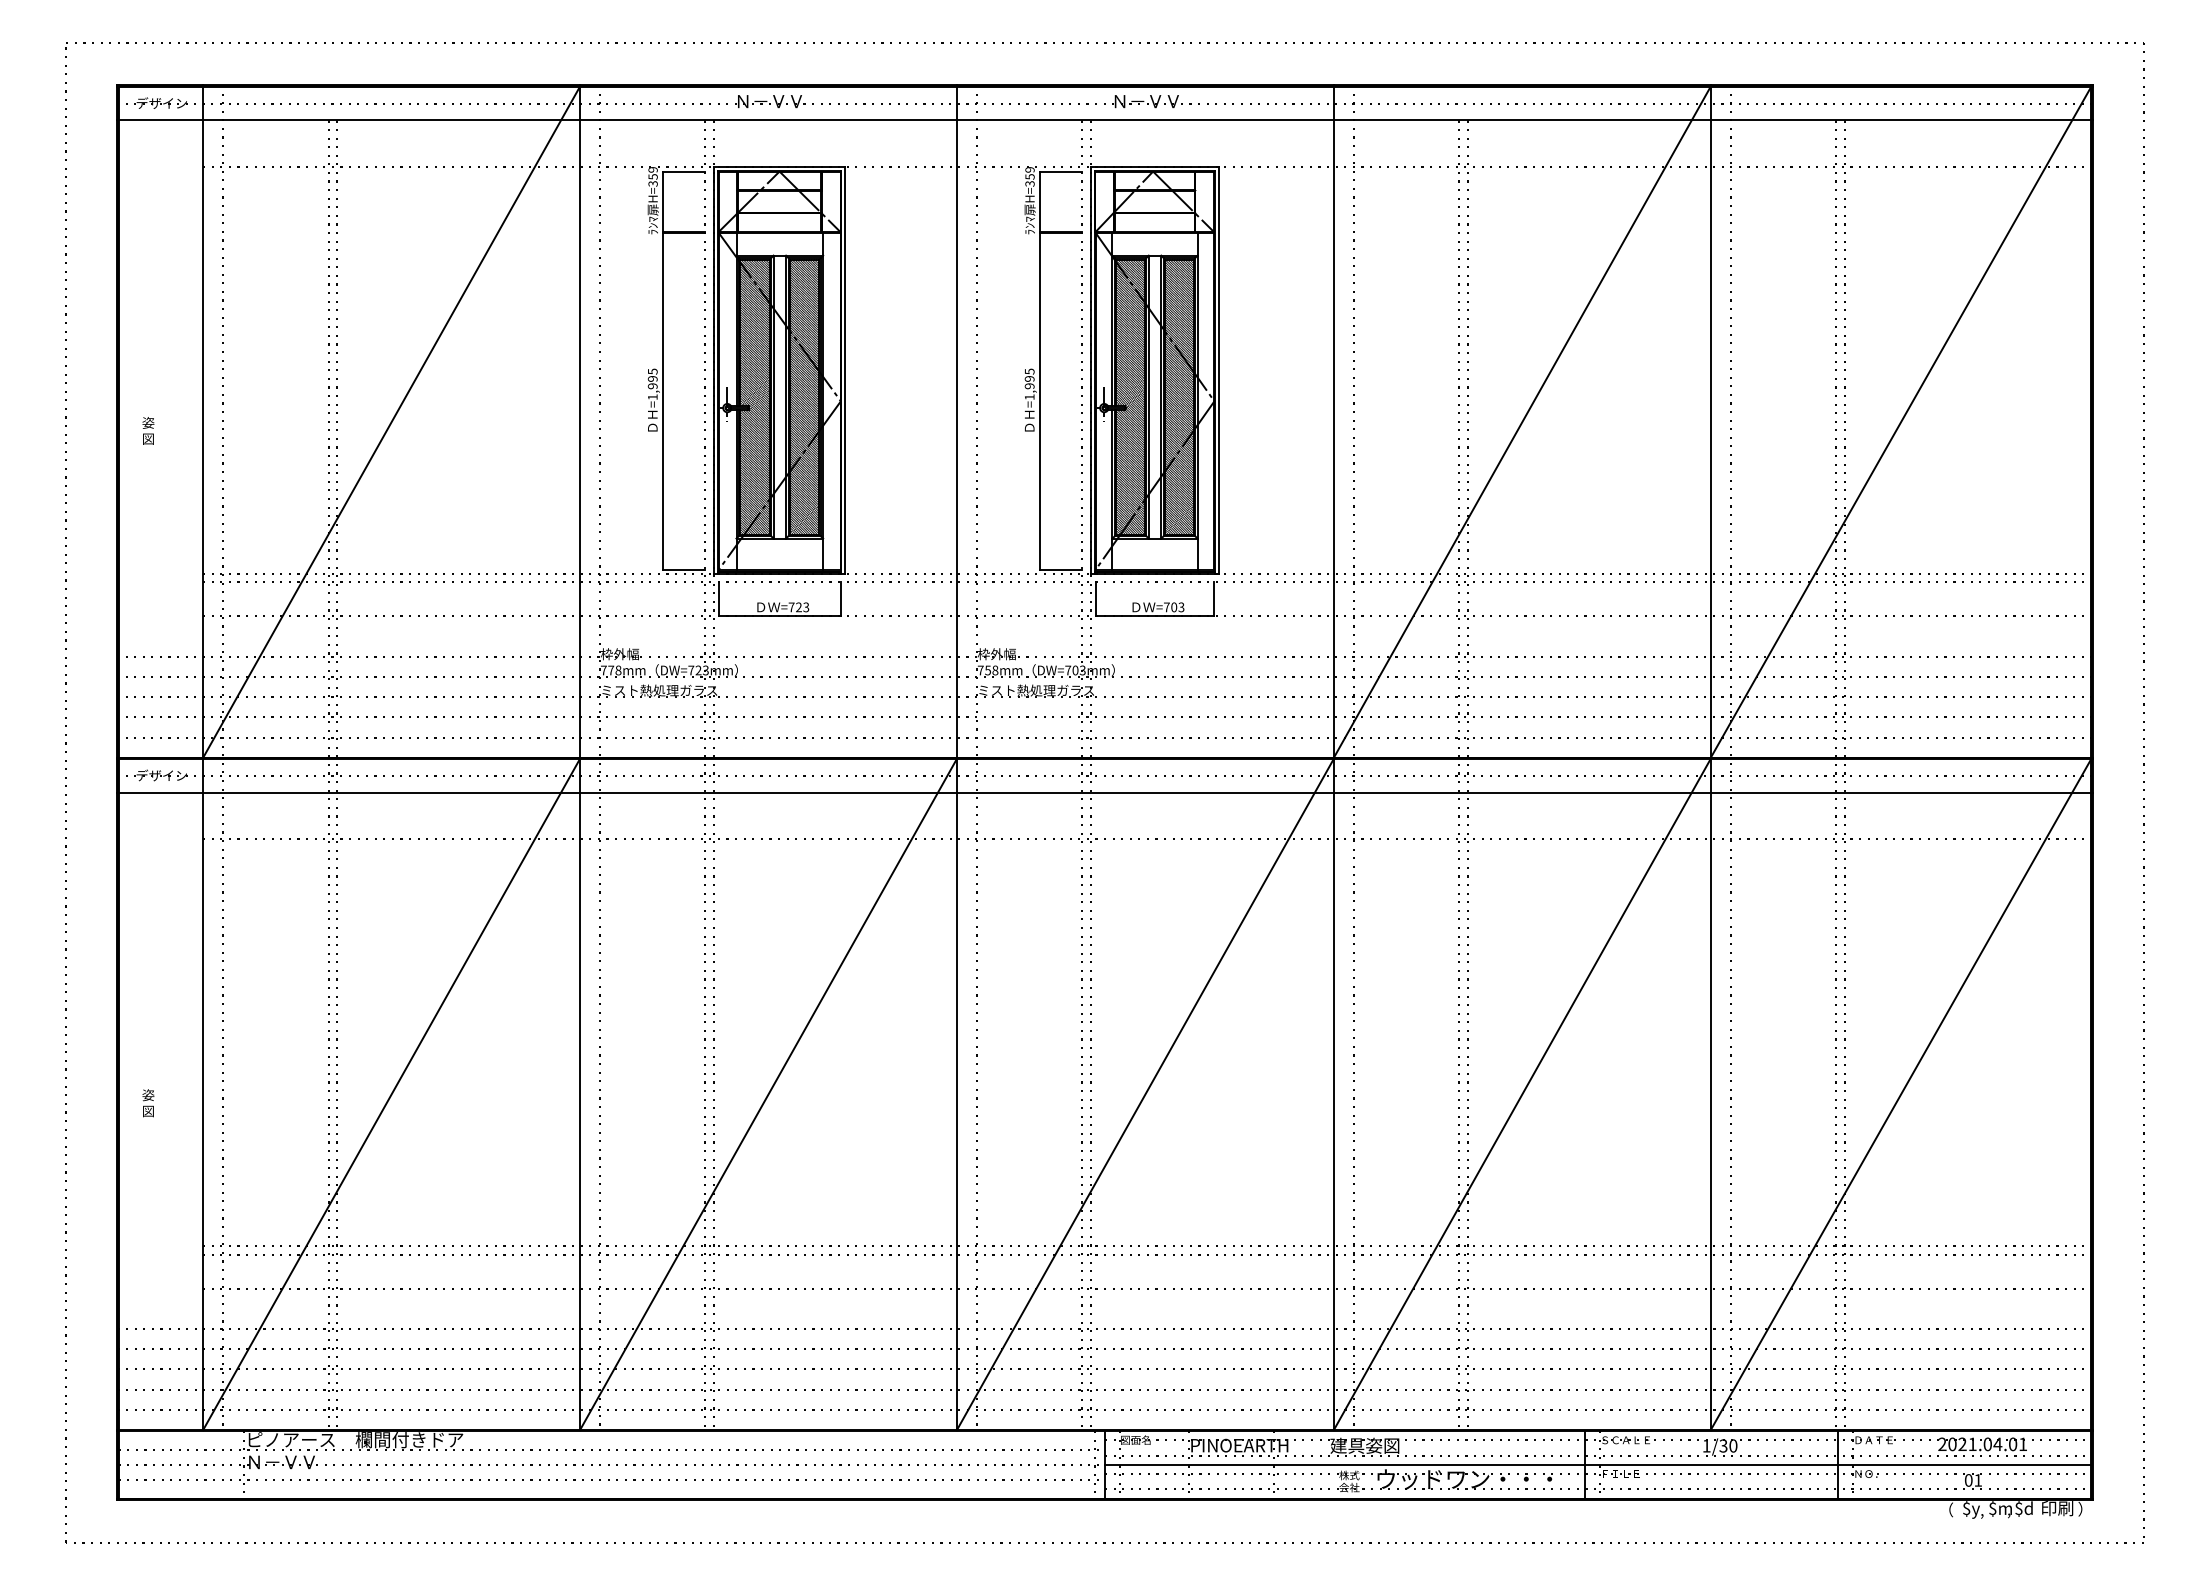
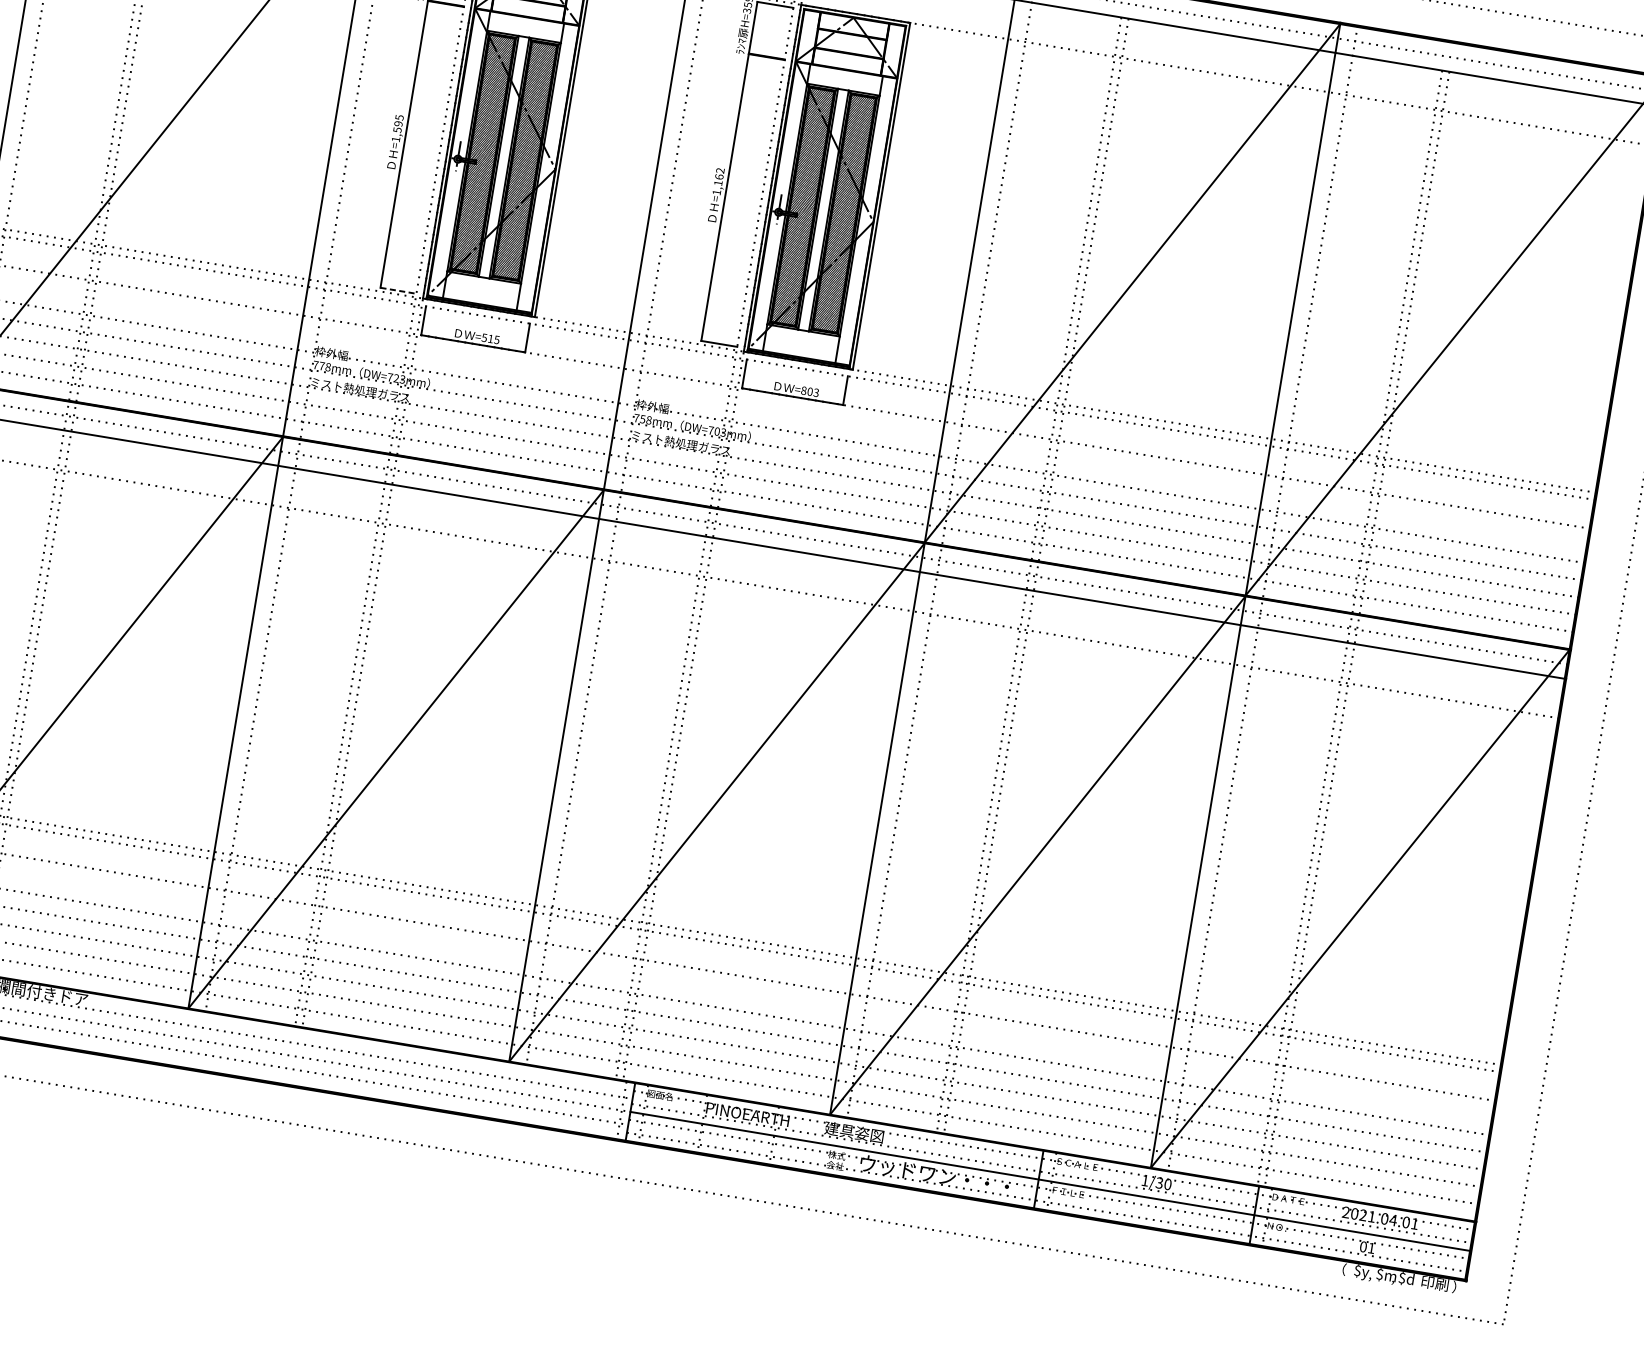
text: (1029, 378) -> (719, 176), =1,995 -> =1,162
text: (652, 386) -> (397, 130), =1,995 -> =1,595
line: (684, 569) -> (398, 290), solid -> dashed
text: (798, 607) -> (490, 338), =723 -> =515
text: (1166, 607) -> (803, 390), =703 -> =803

